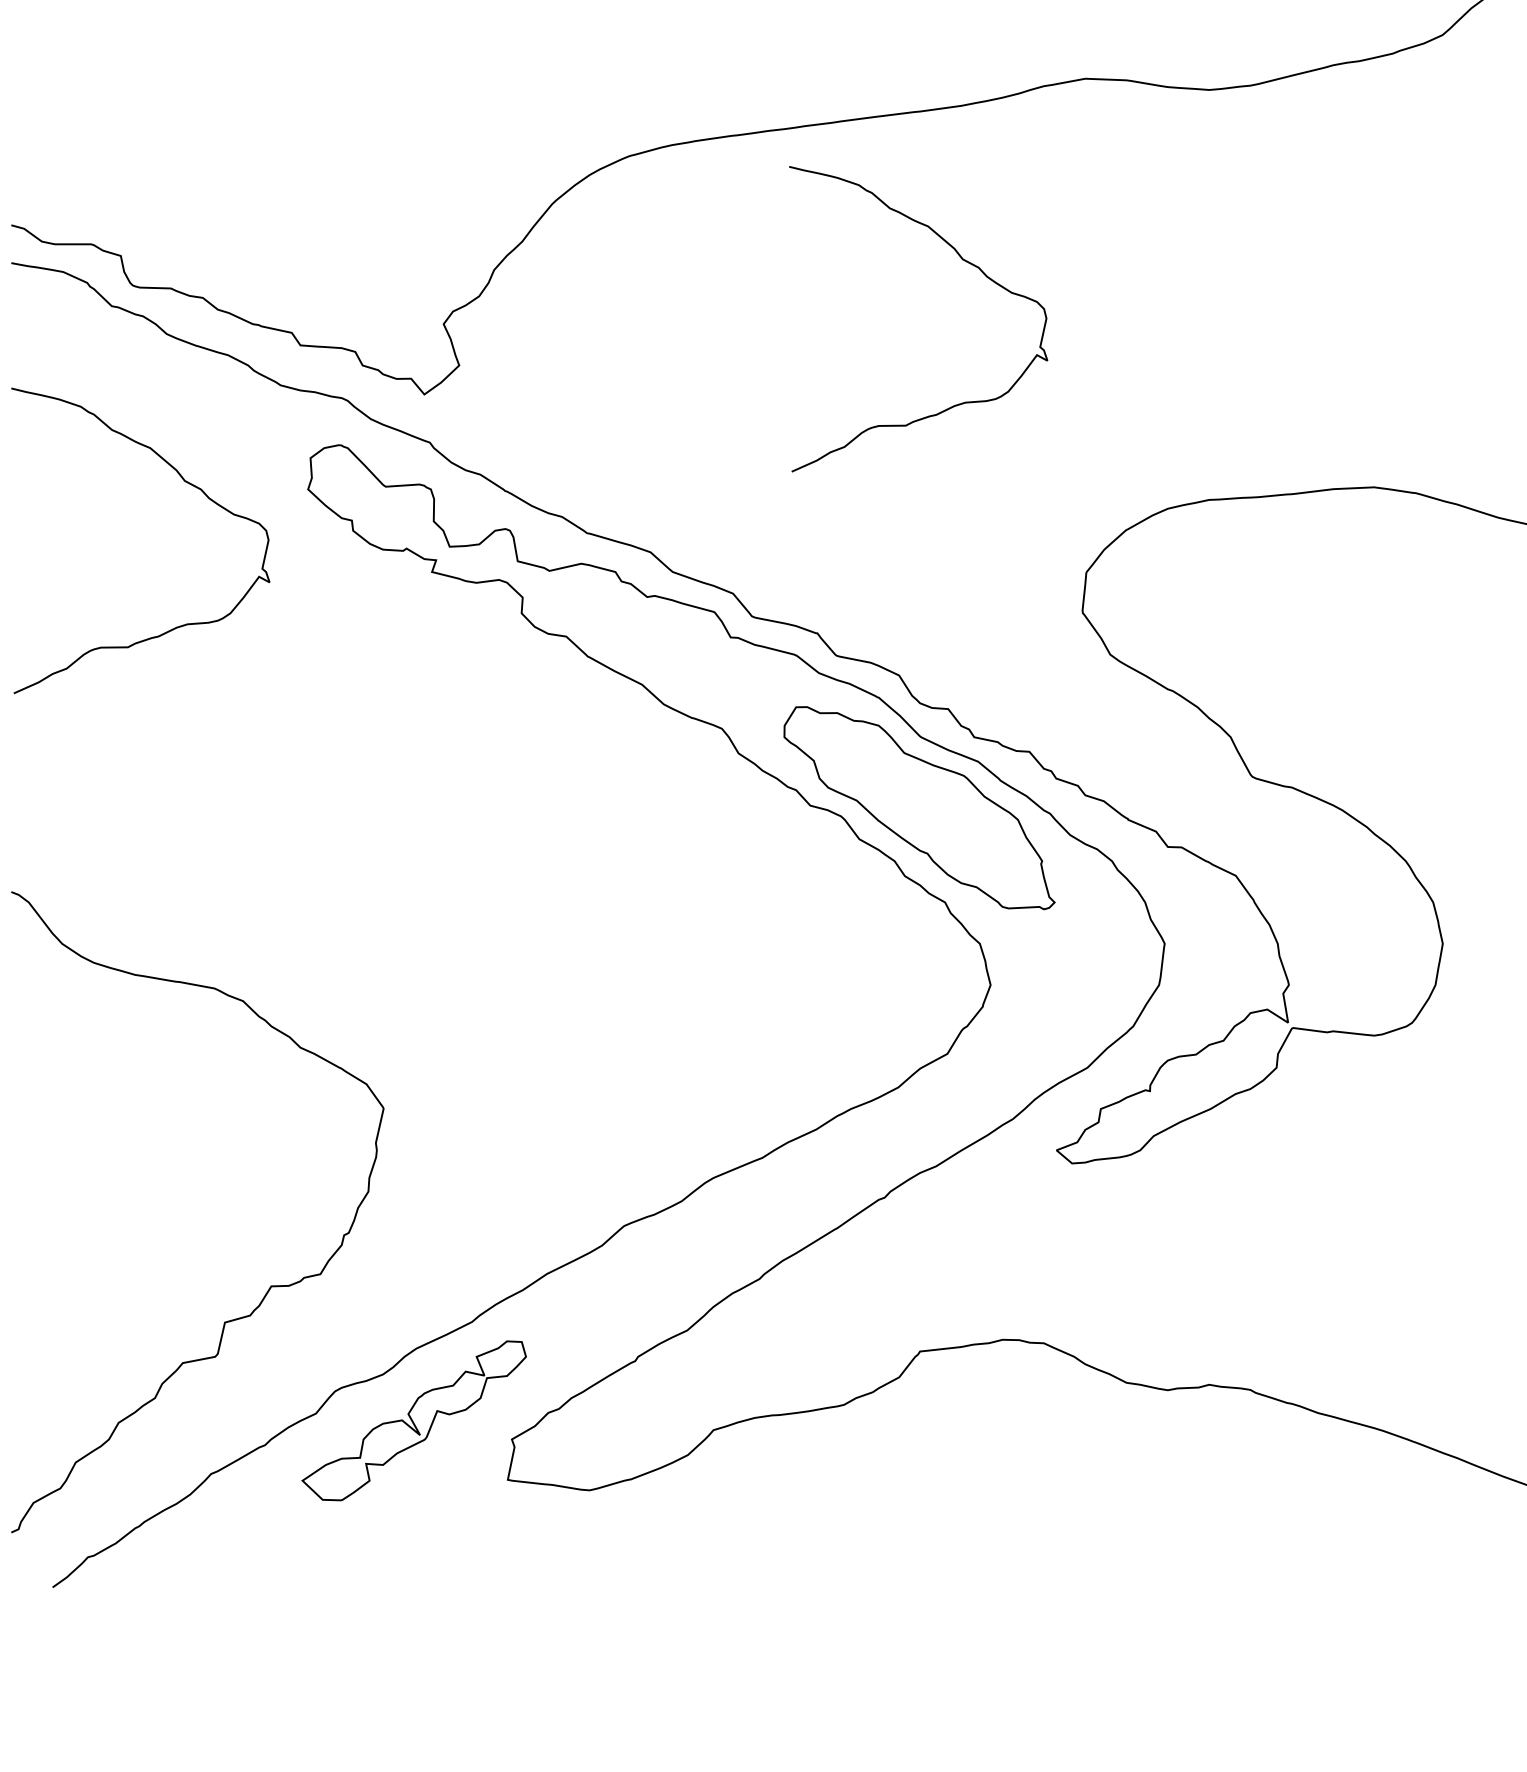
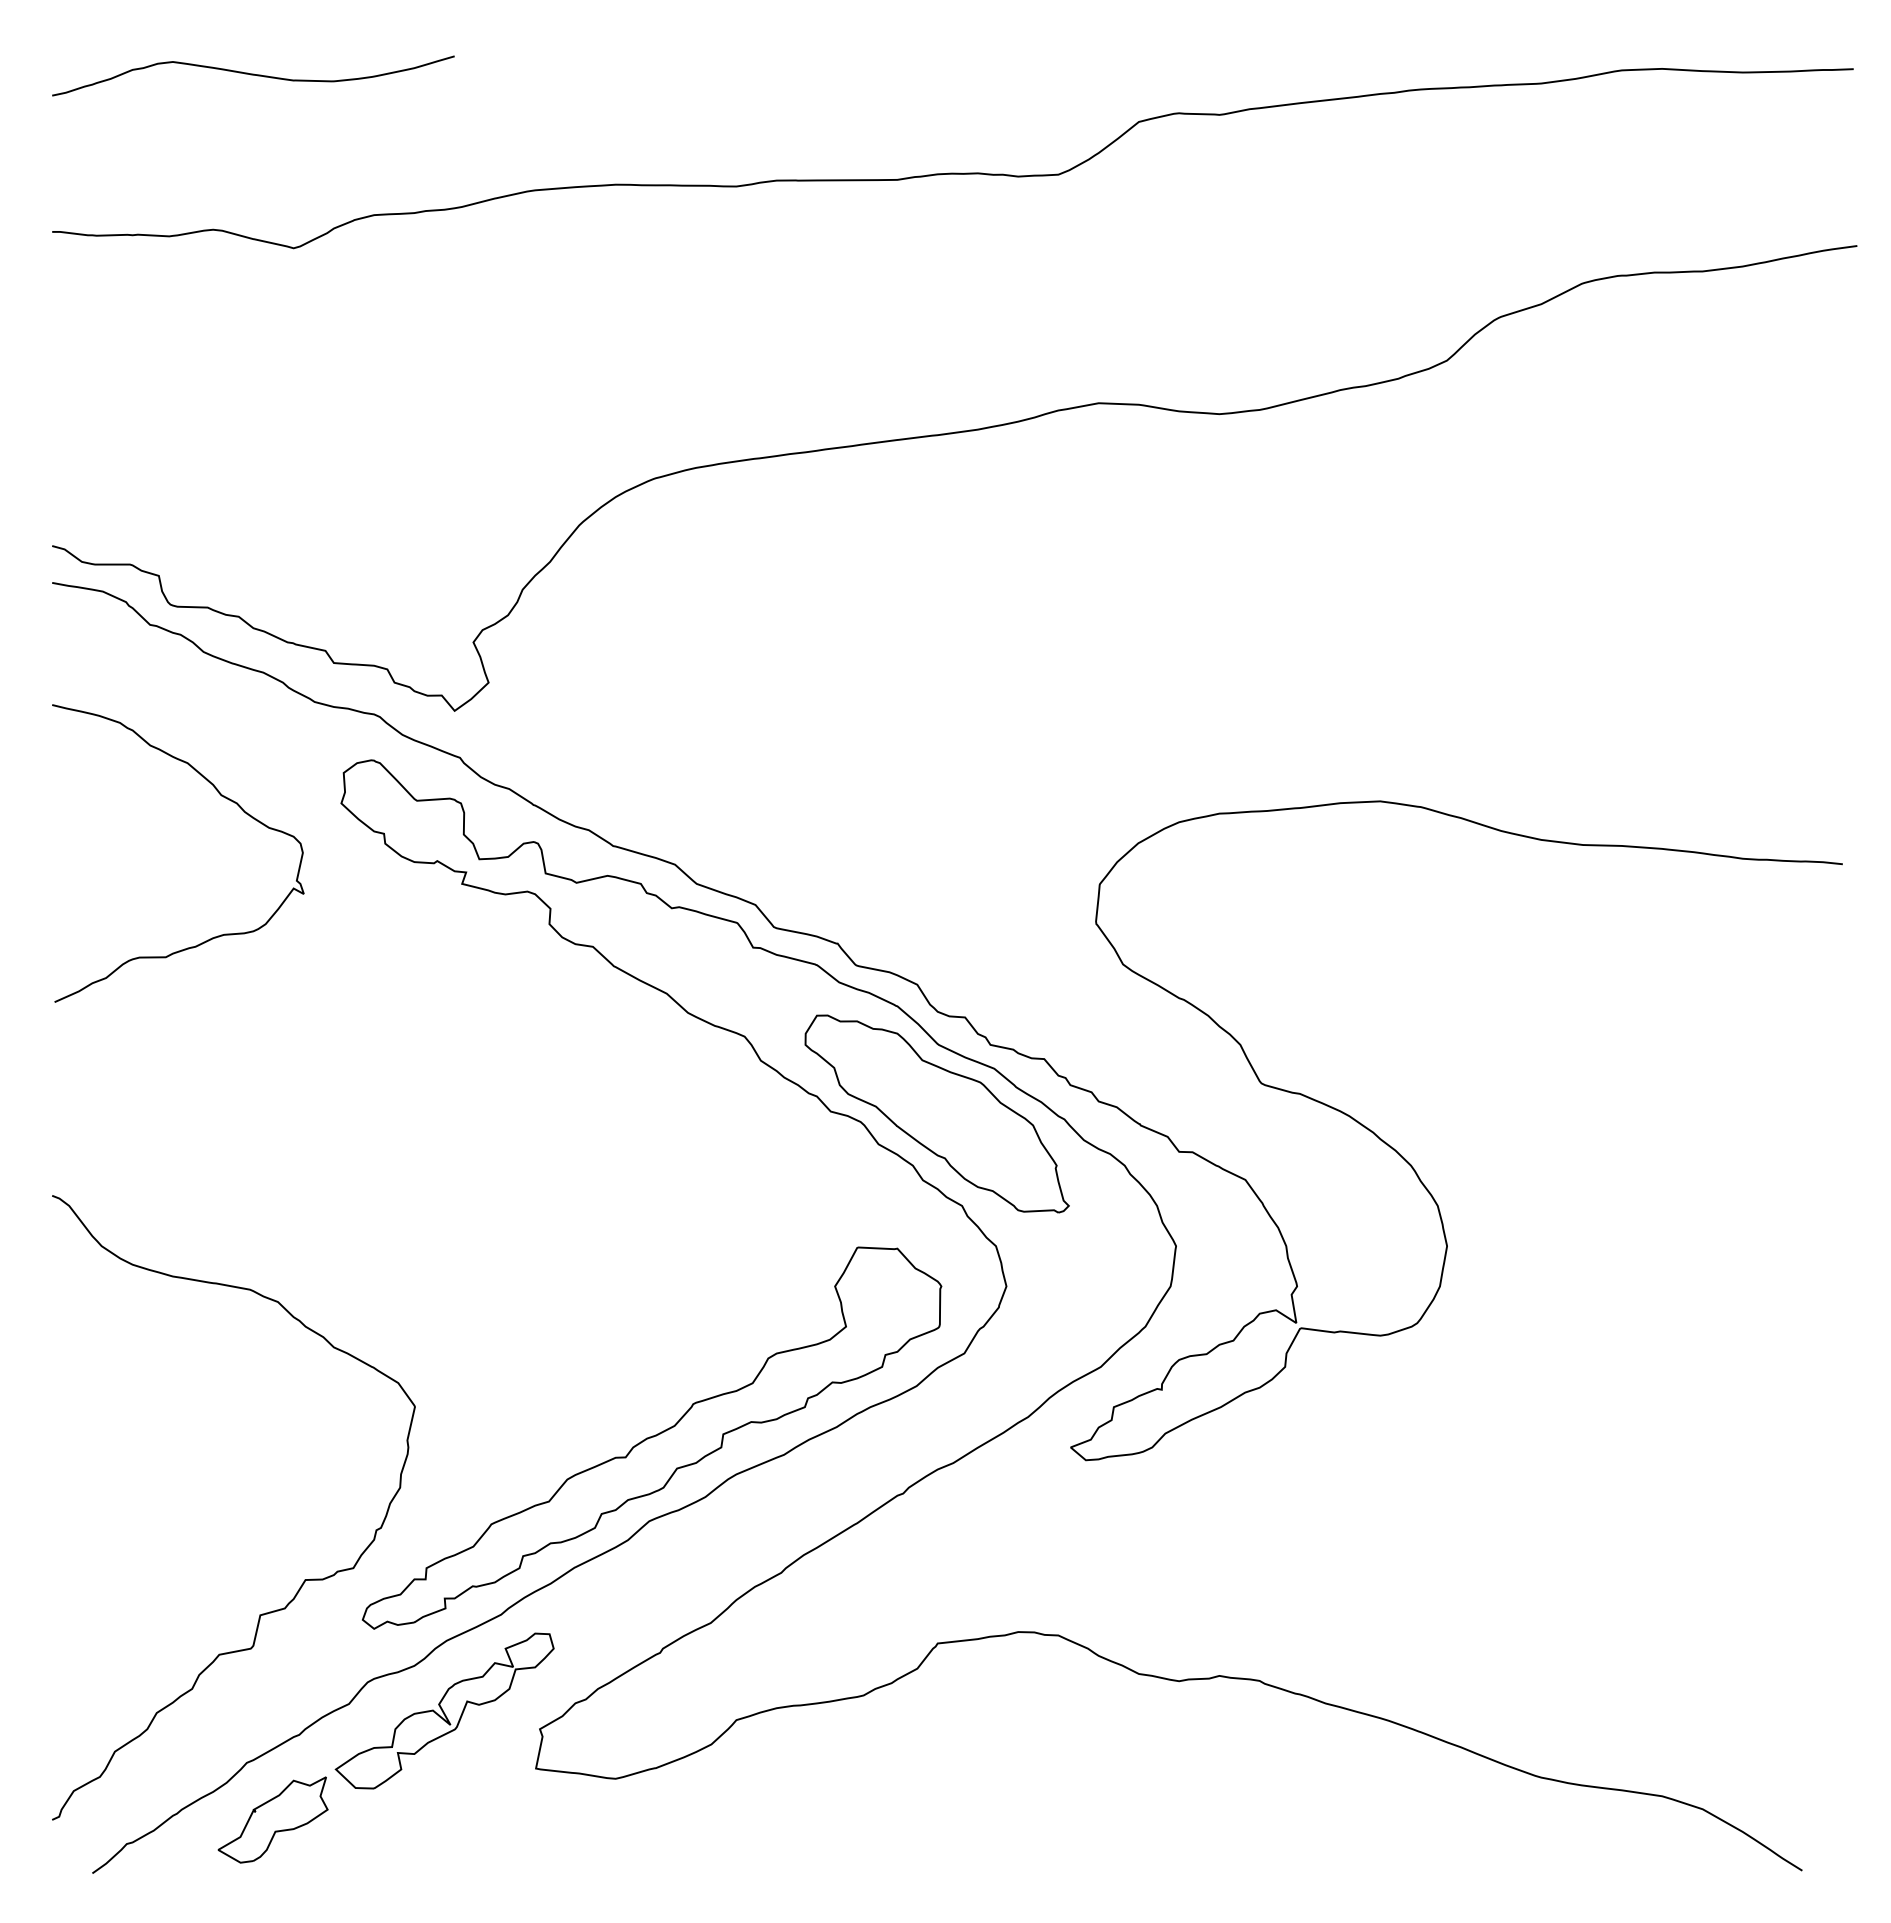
curve: (962, 260) -> (979, 580), removed
part: (627, 1140) -> (652, 1437), added
part: (237, 1532) -> (272, 1819), added

